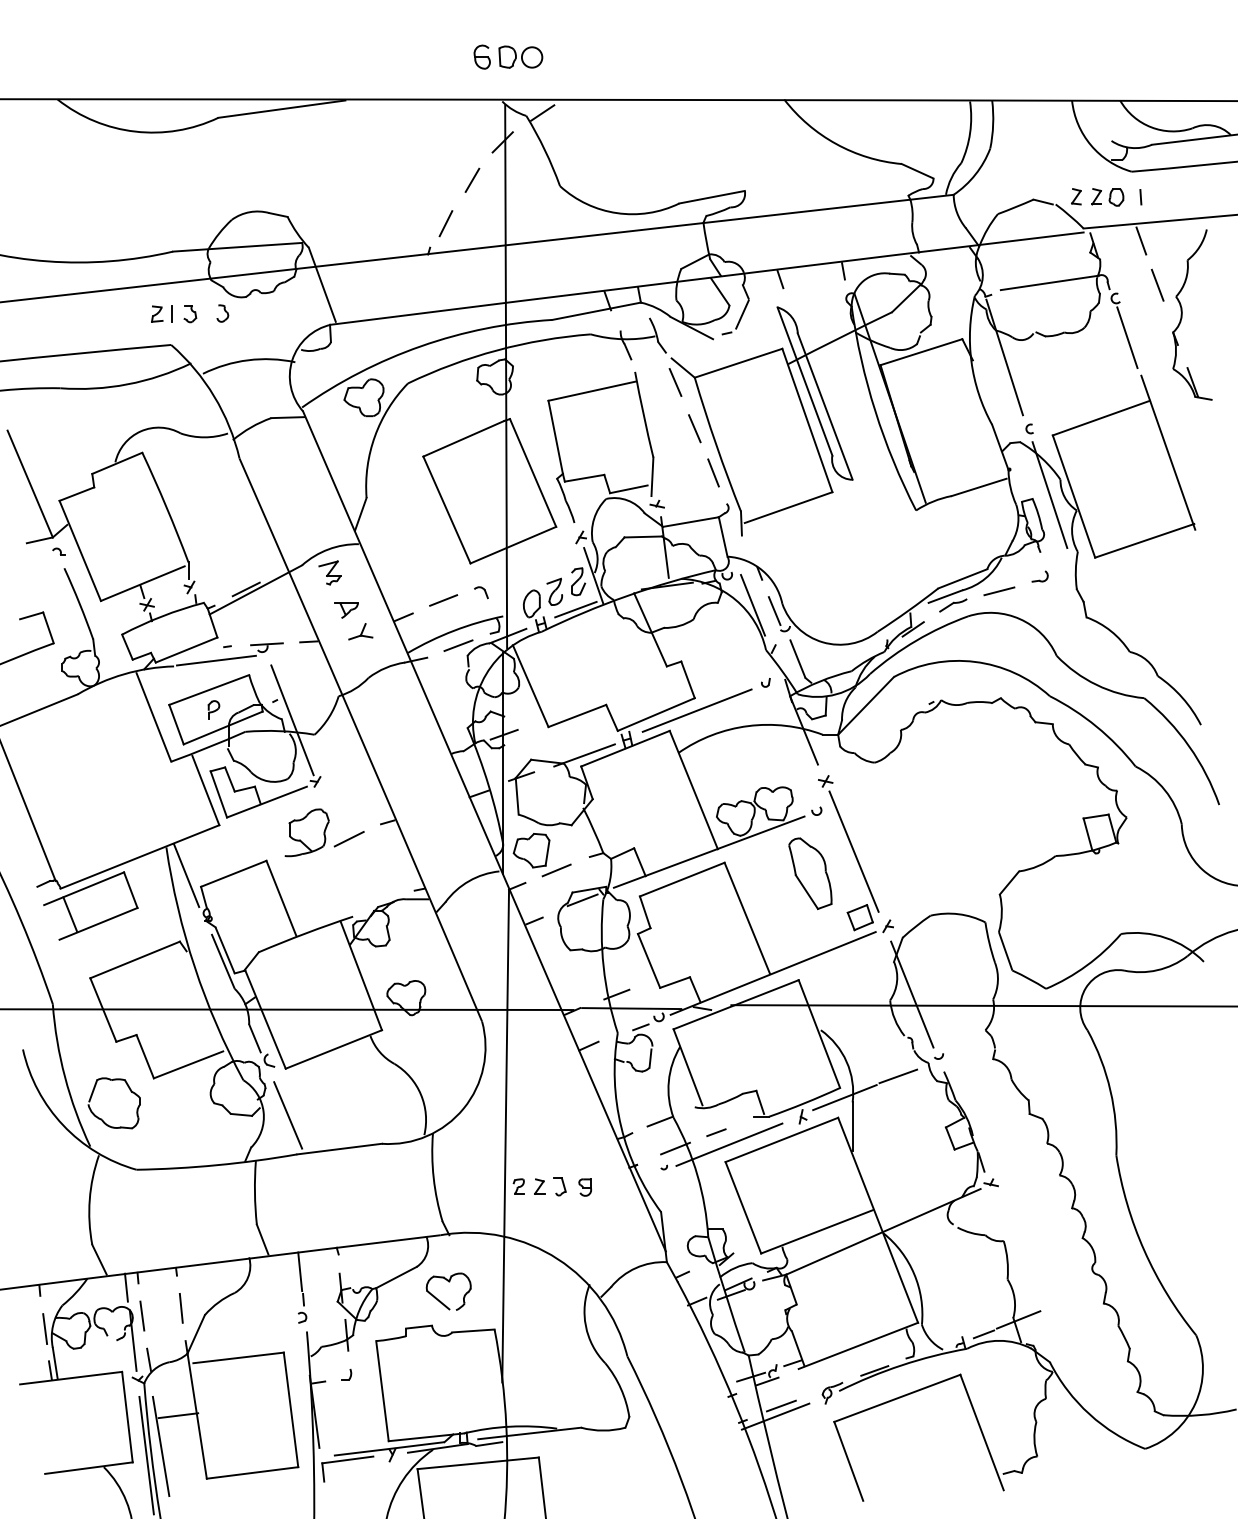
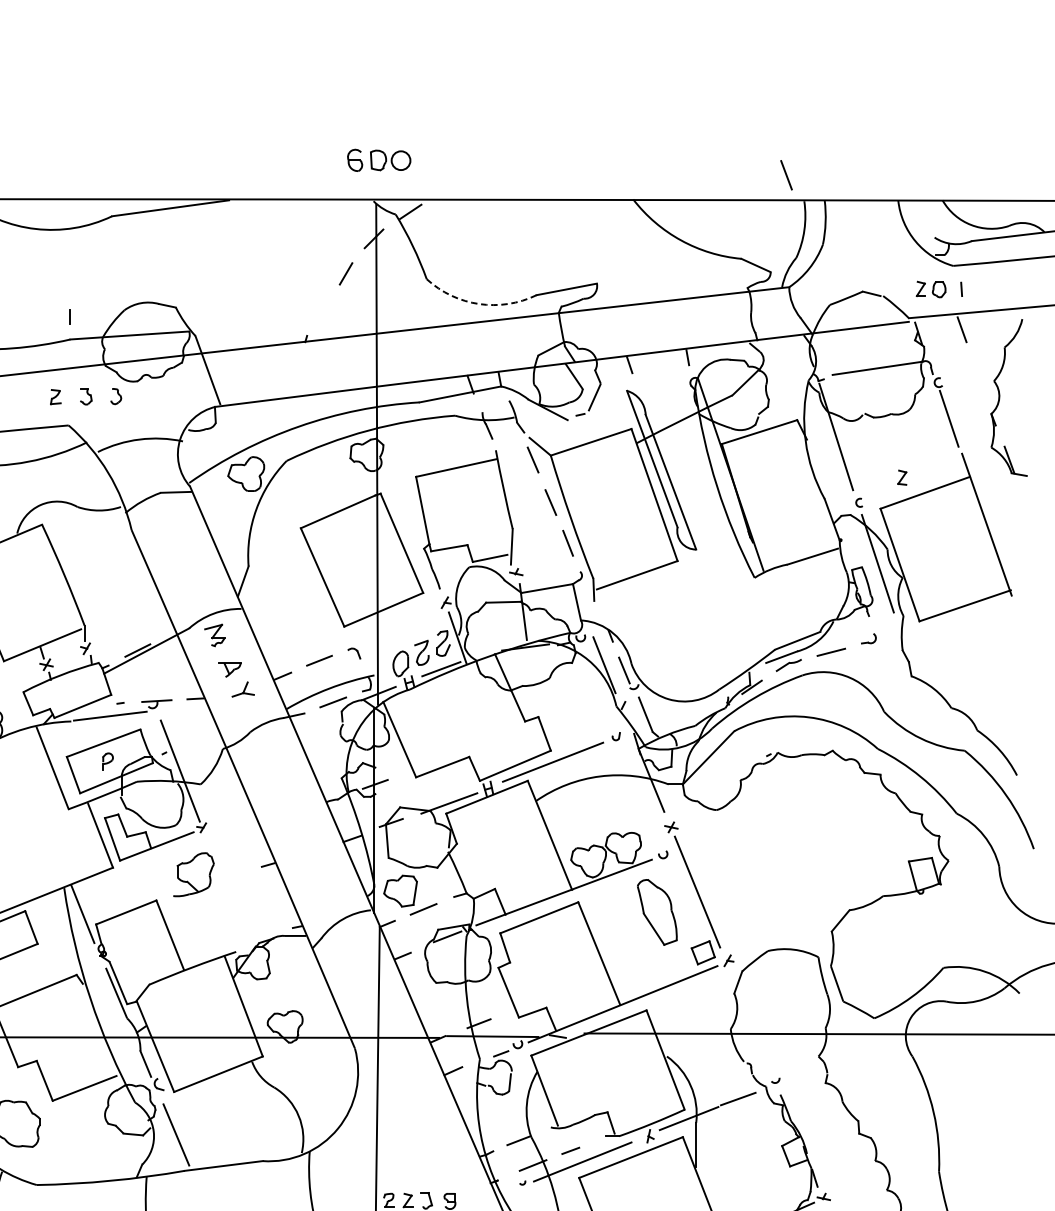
part: (1076, 196) -> (902, 477), moved
arc: (617, 213) -> (479, 304), solid -> dashed
line: (445, 223) -> (321, 313), removed
line: (1157, 284) -> (786, 174), moved
line: (171, 313) -> (68, 316), moved
line: (348, 838) -> (231, 879), removed
line: (912, 994) -> (751, 1023), removed

